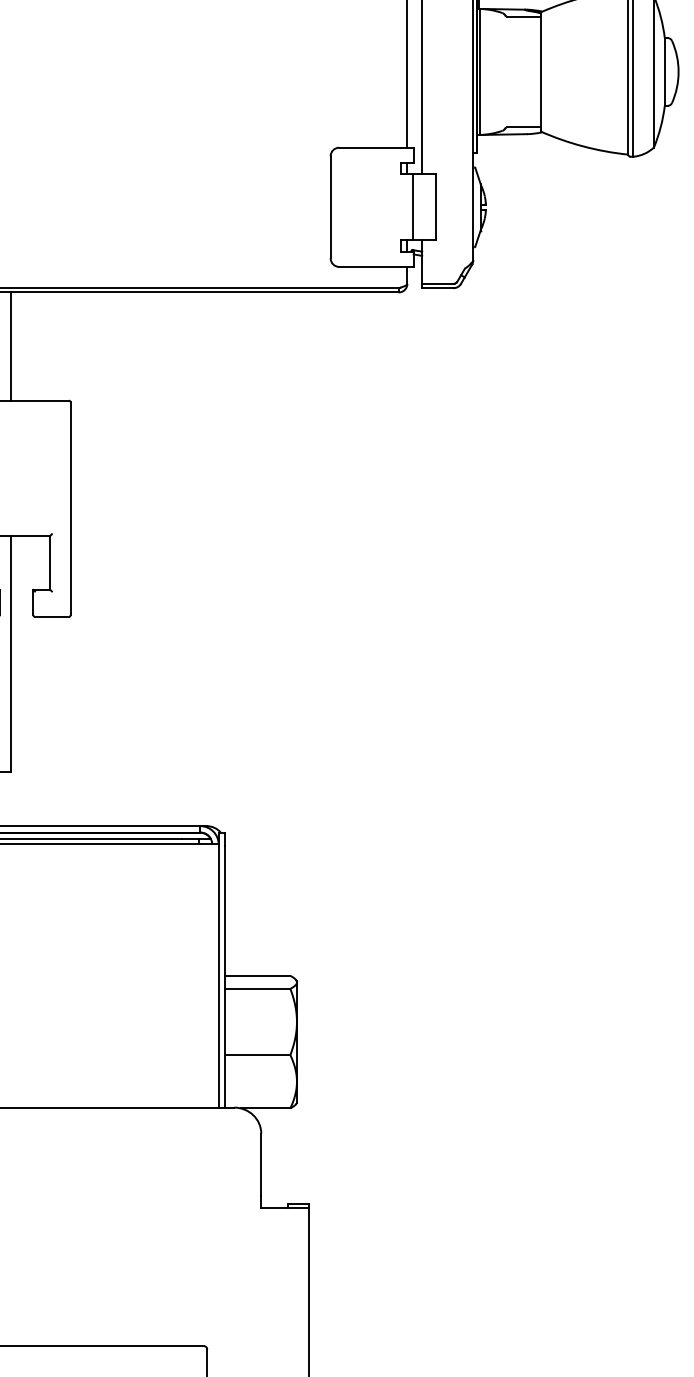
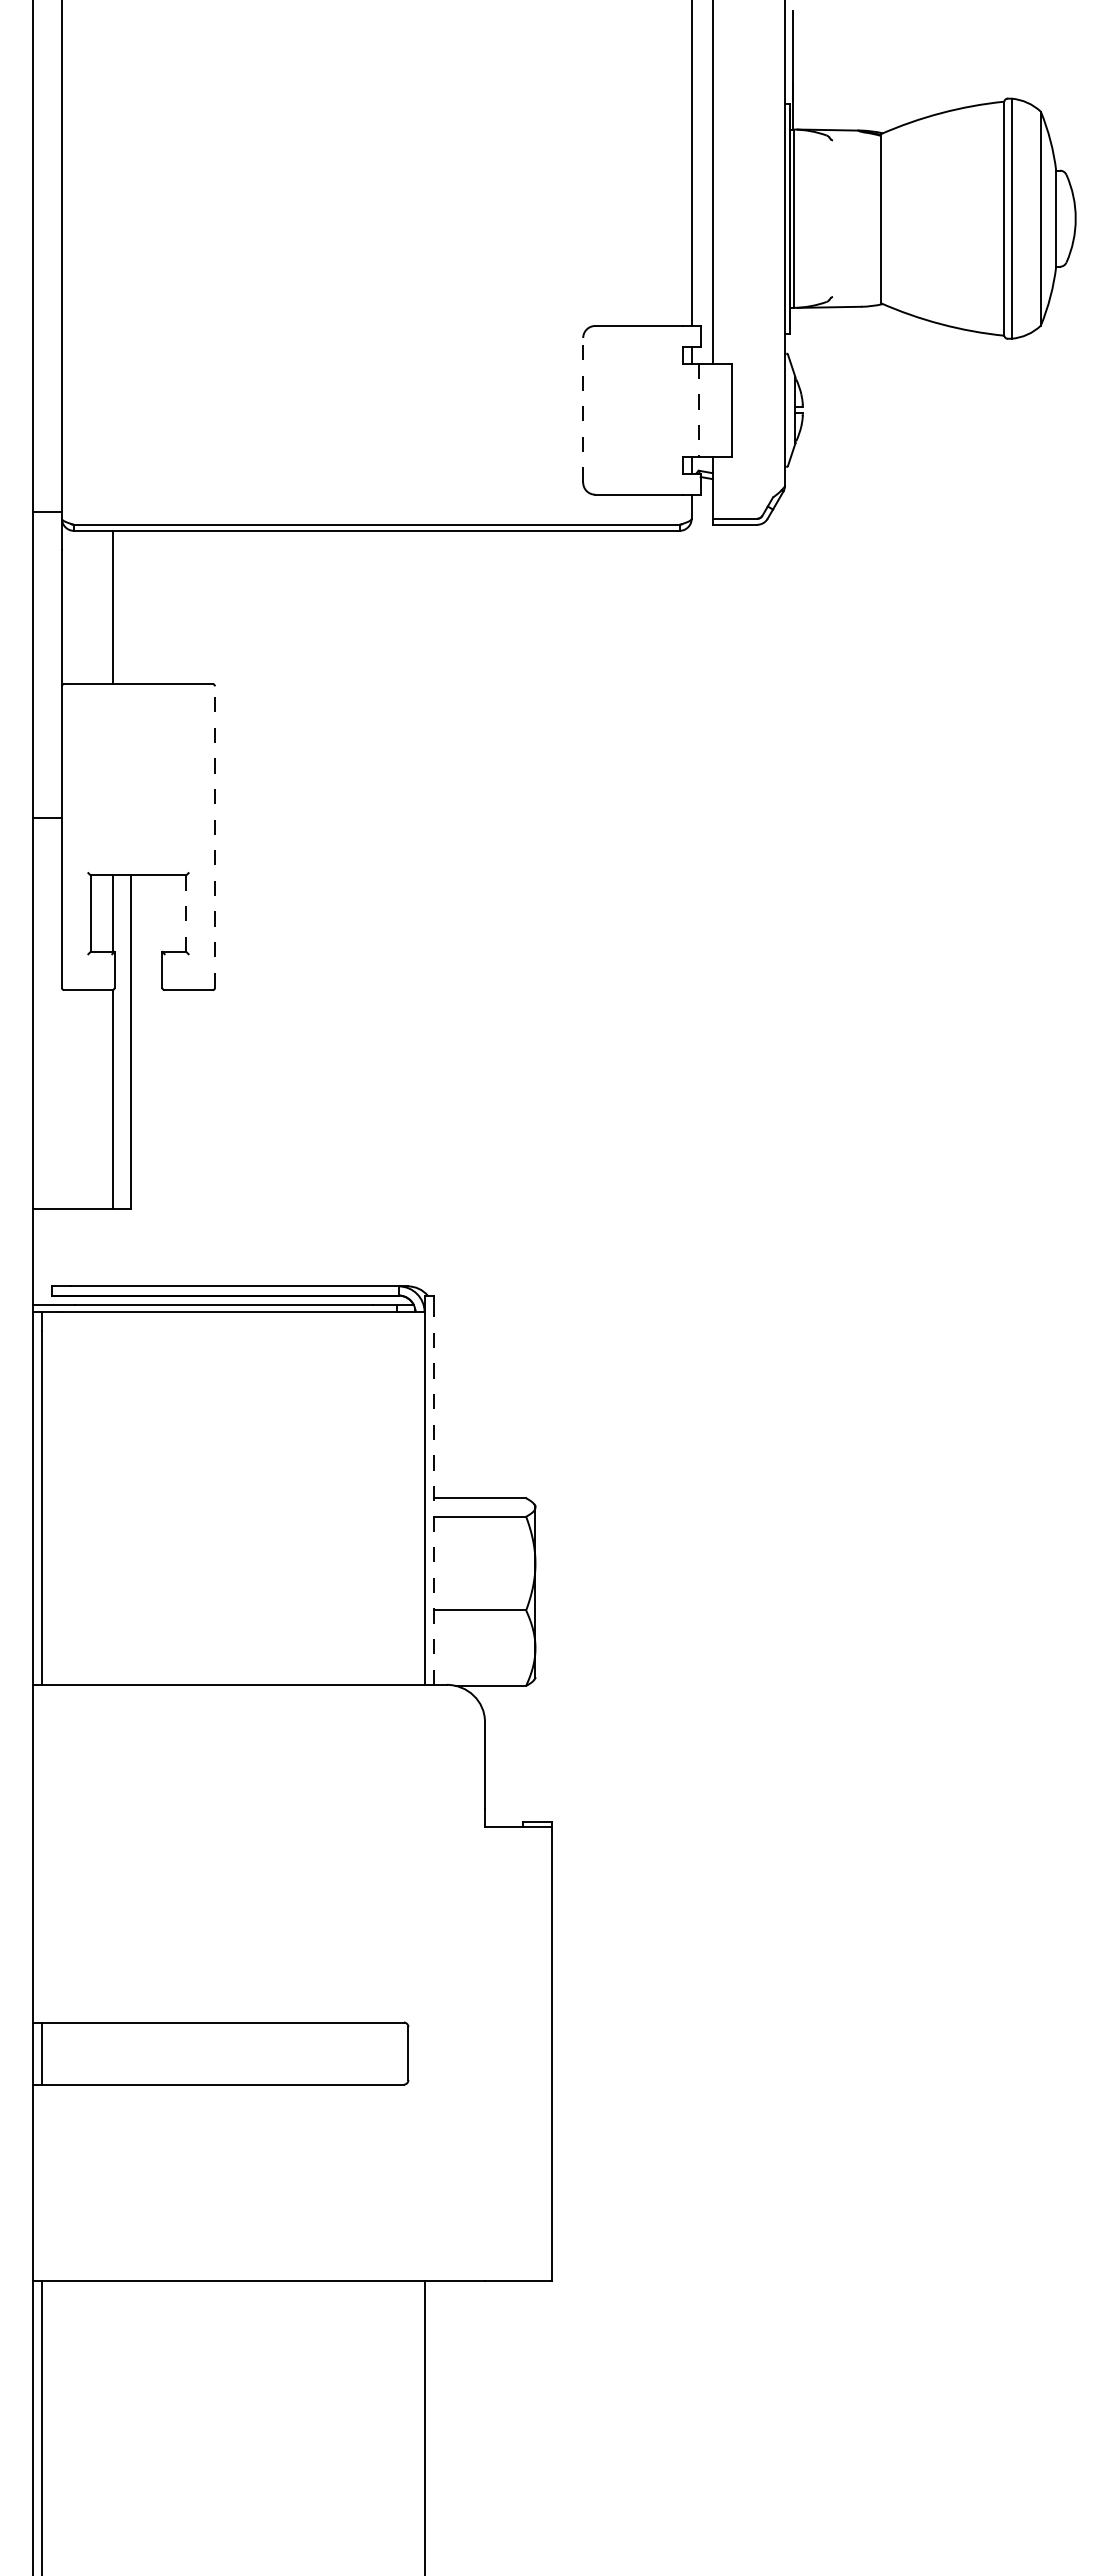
line: (523, 16) -> (856, 140), removed
line: (523, 127) -> (856, 297), removed
line: (330, 206) -> (583, 409), solid -> dashed
line: (412, 207) -> (699, 410), solid -> dashed
line: (11, 346) -> (131, 607), removed
line: (70, 509) -> (215, 837), solid -> dashed
line: (50, 563) -> (186, 914), solid -> dashed
line: (224, 976) -> (433, 1499), solid -> dashed

